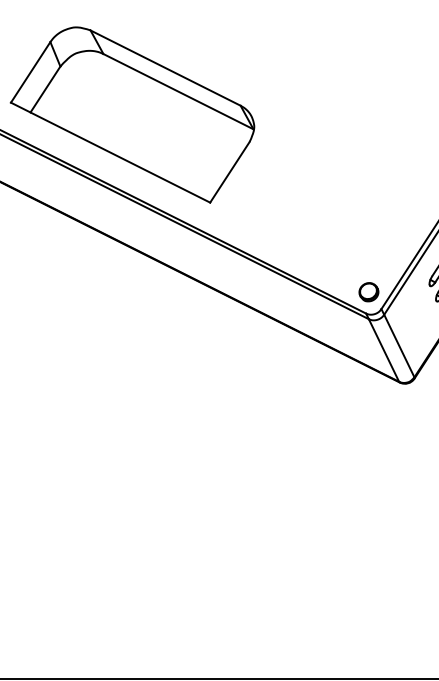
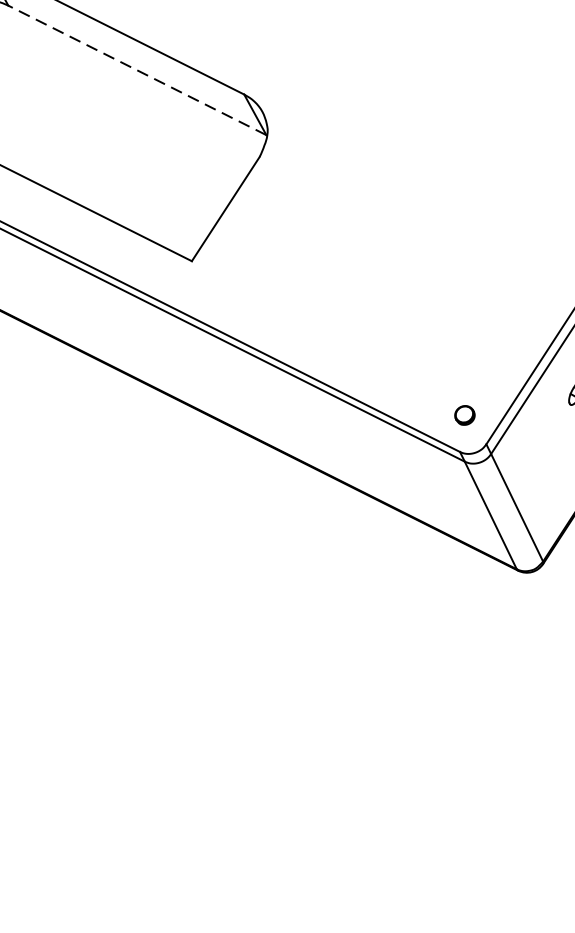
line: (178, 91) -> (137, 70), solid -> dashed
part: (368, 292) -> (464, 415), size x0.6

